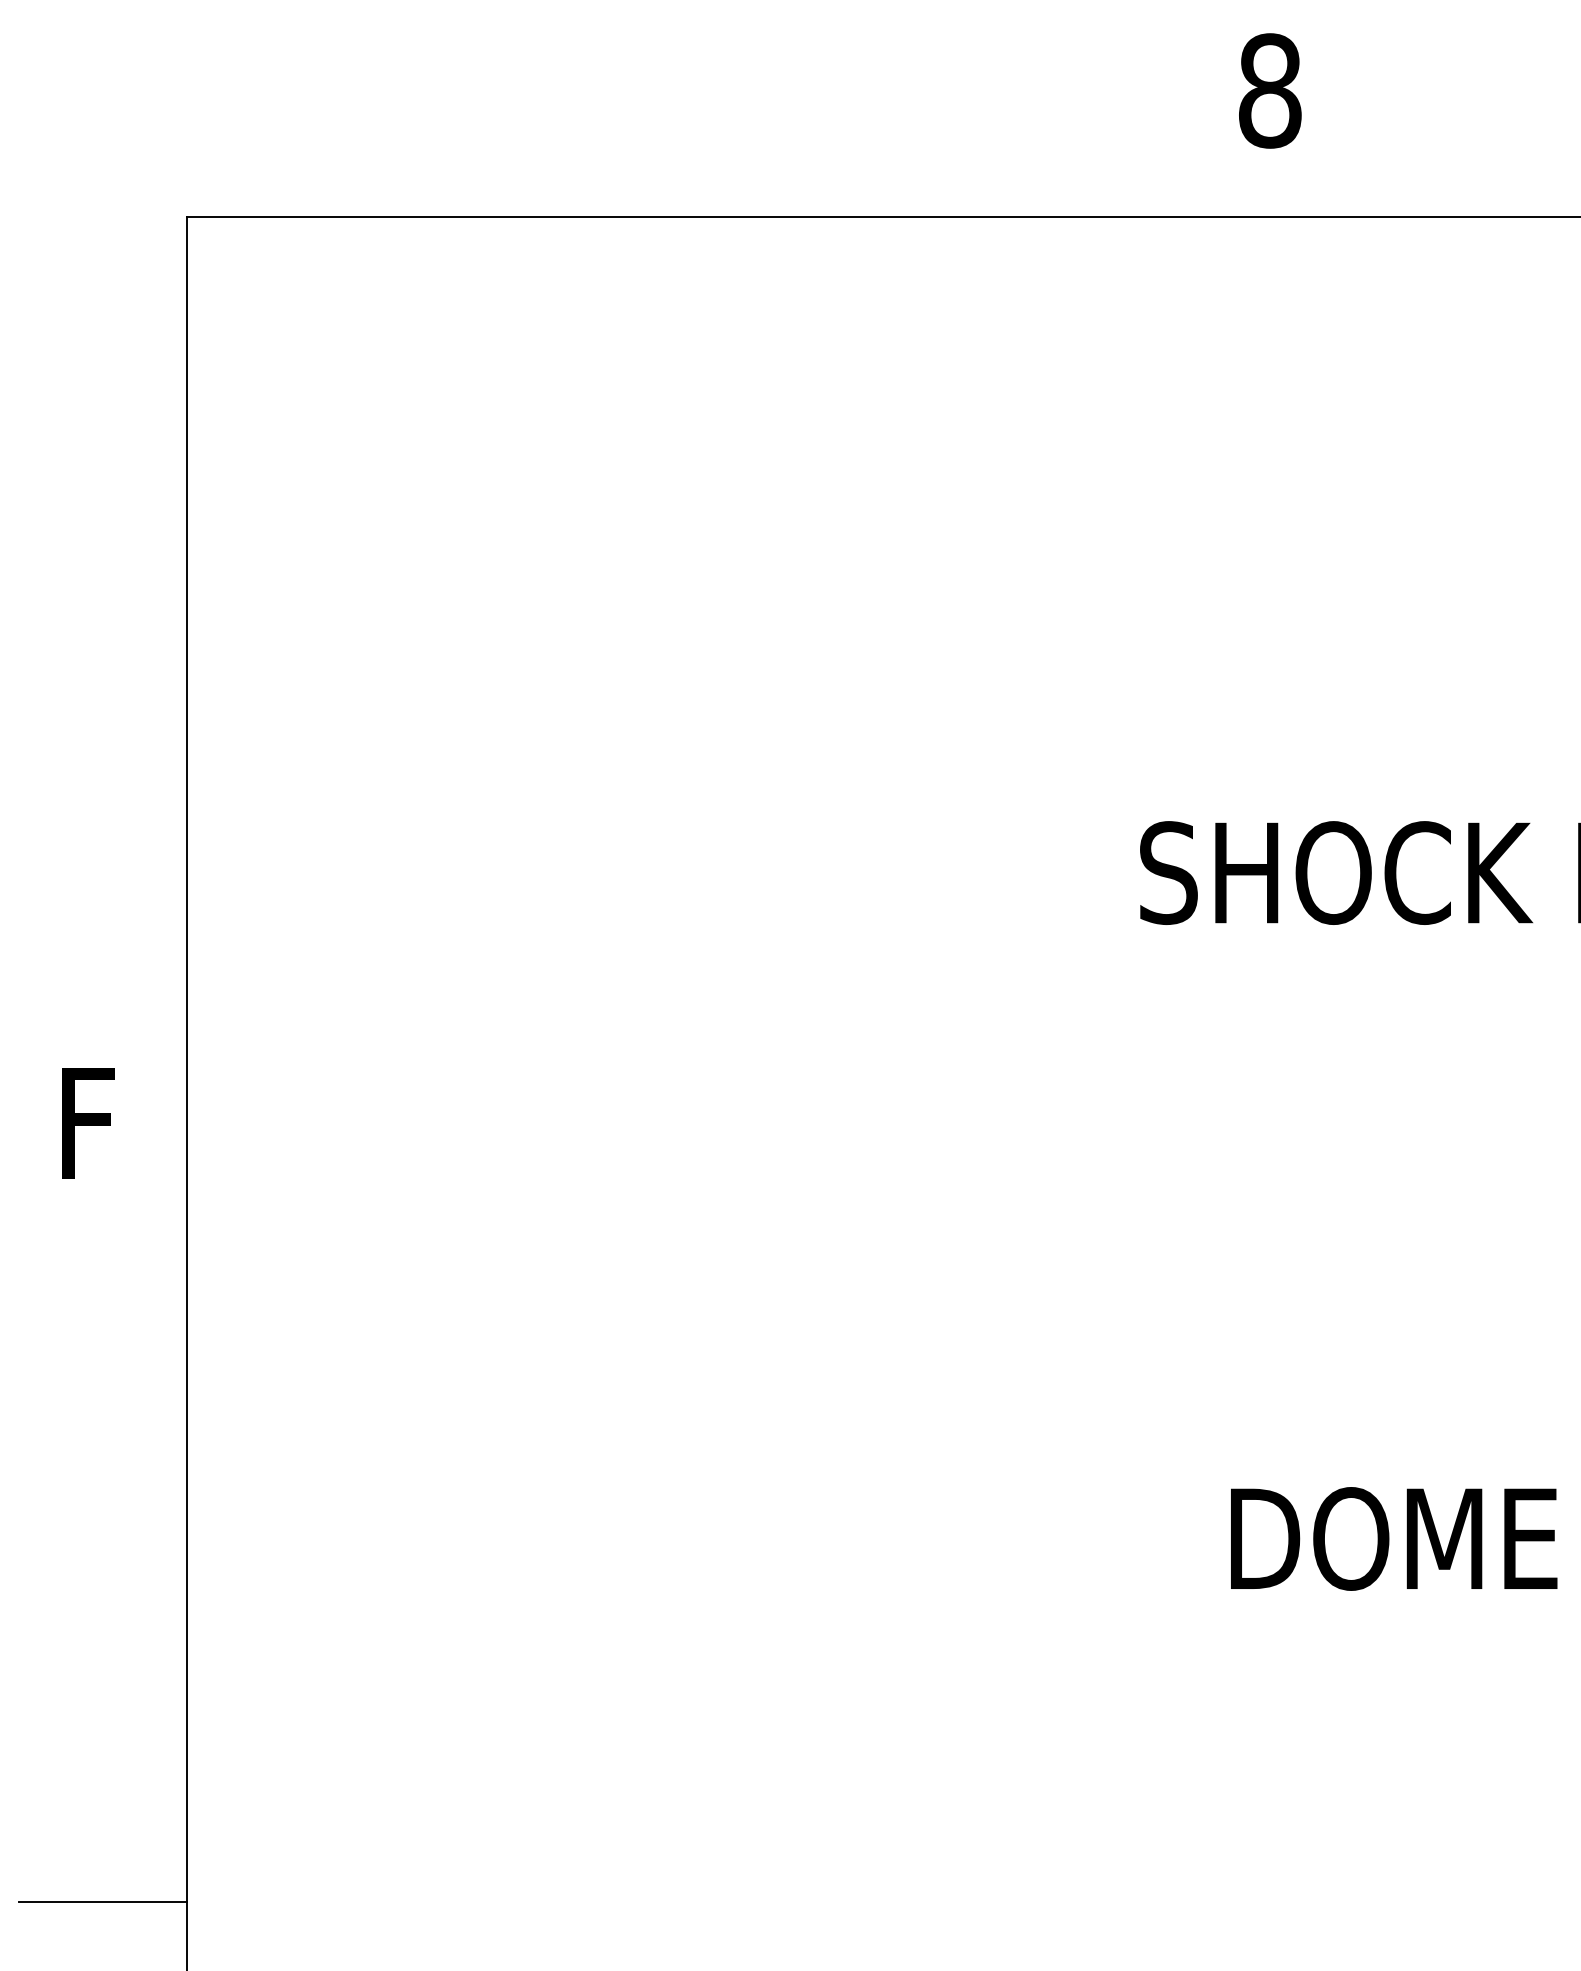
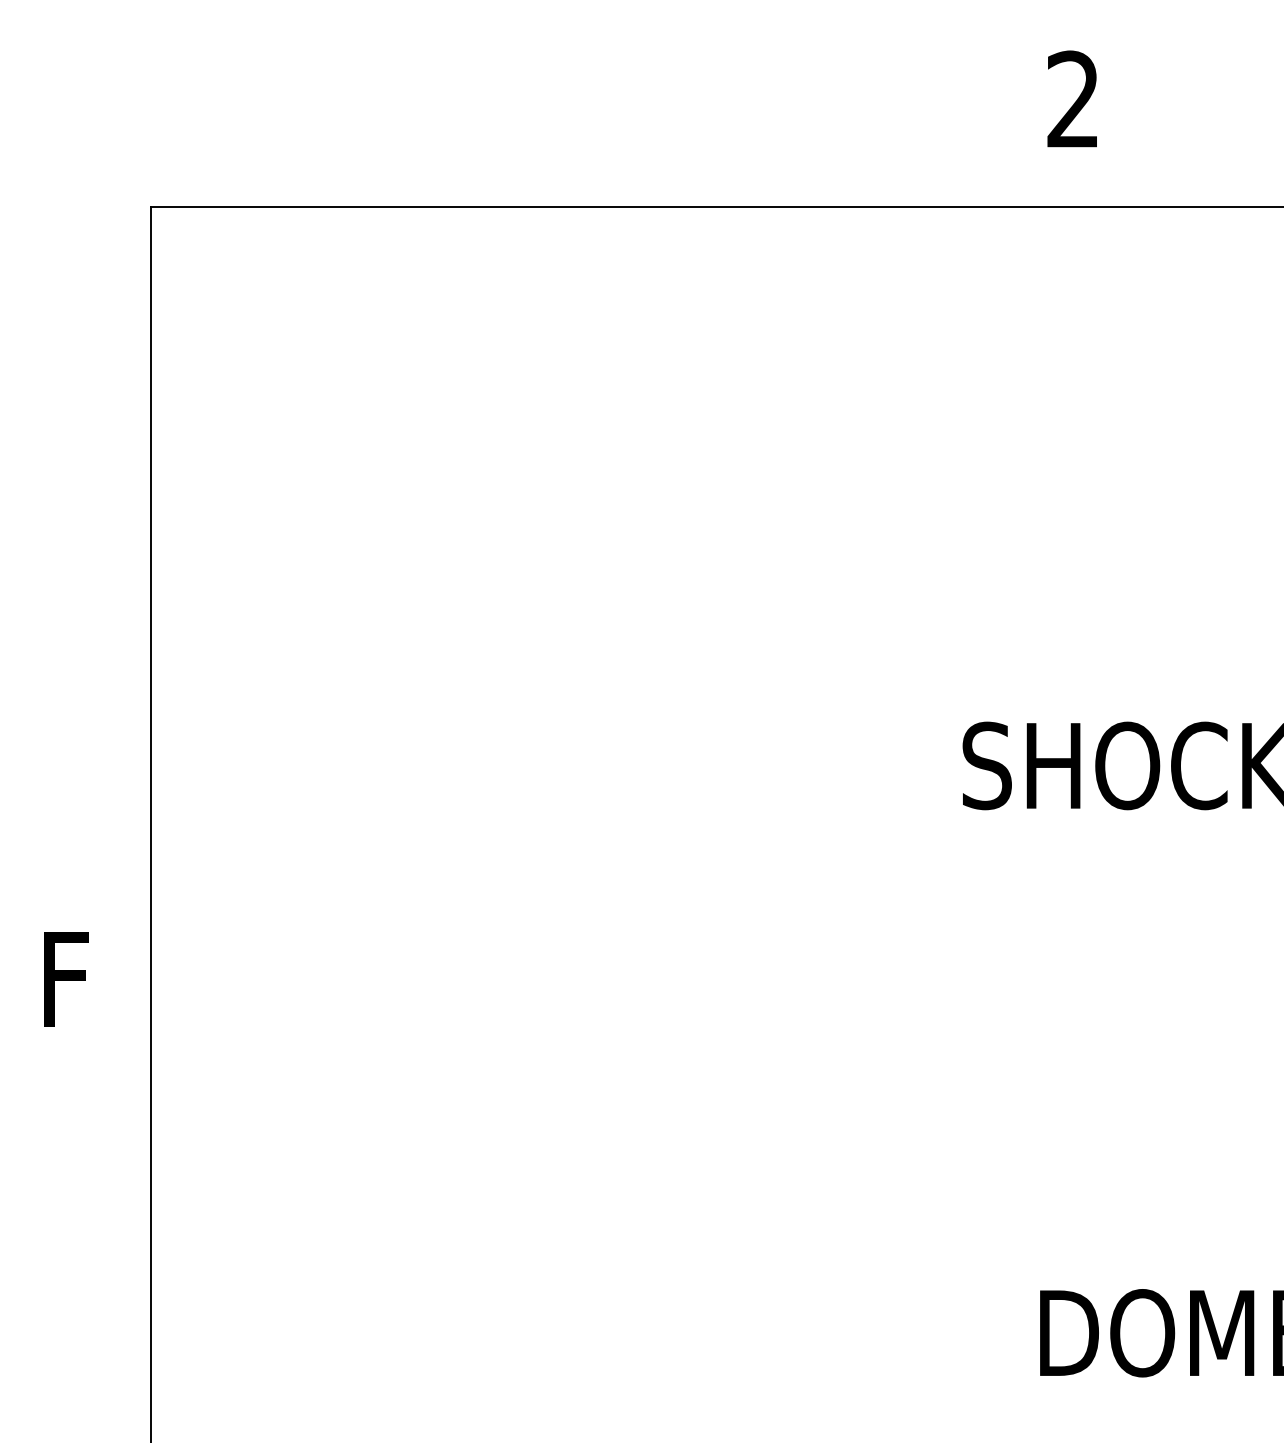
text: (1270, 90) -> (1073, 99), 8 -> 2

